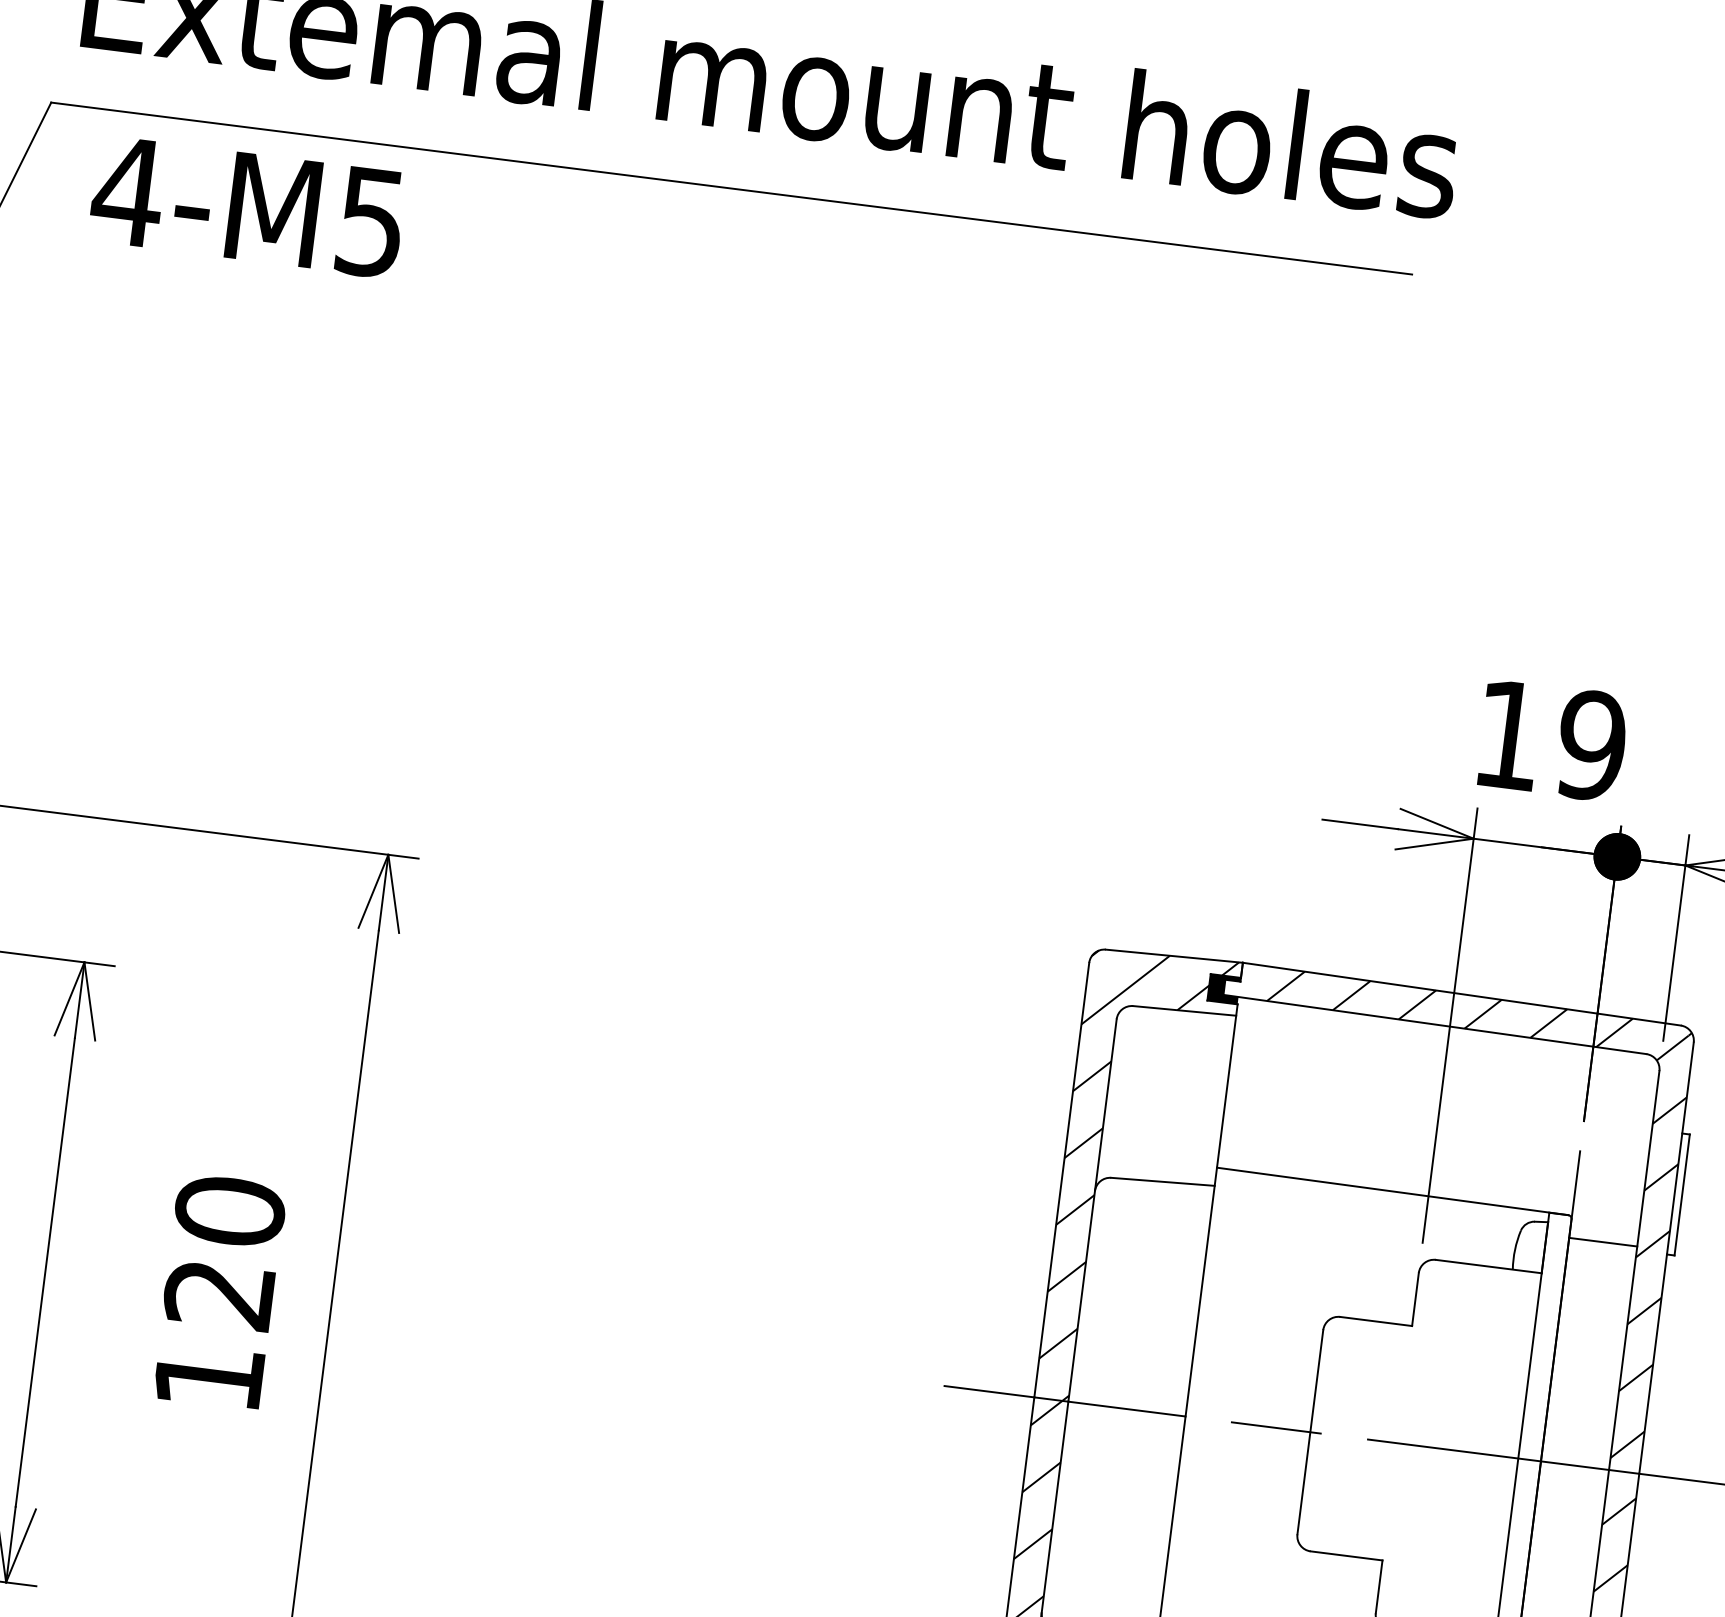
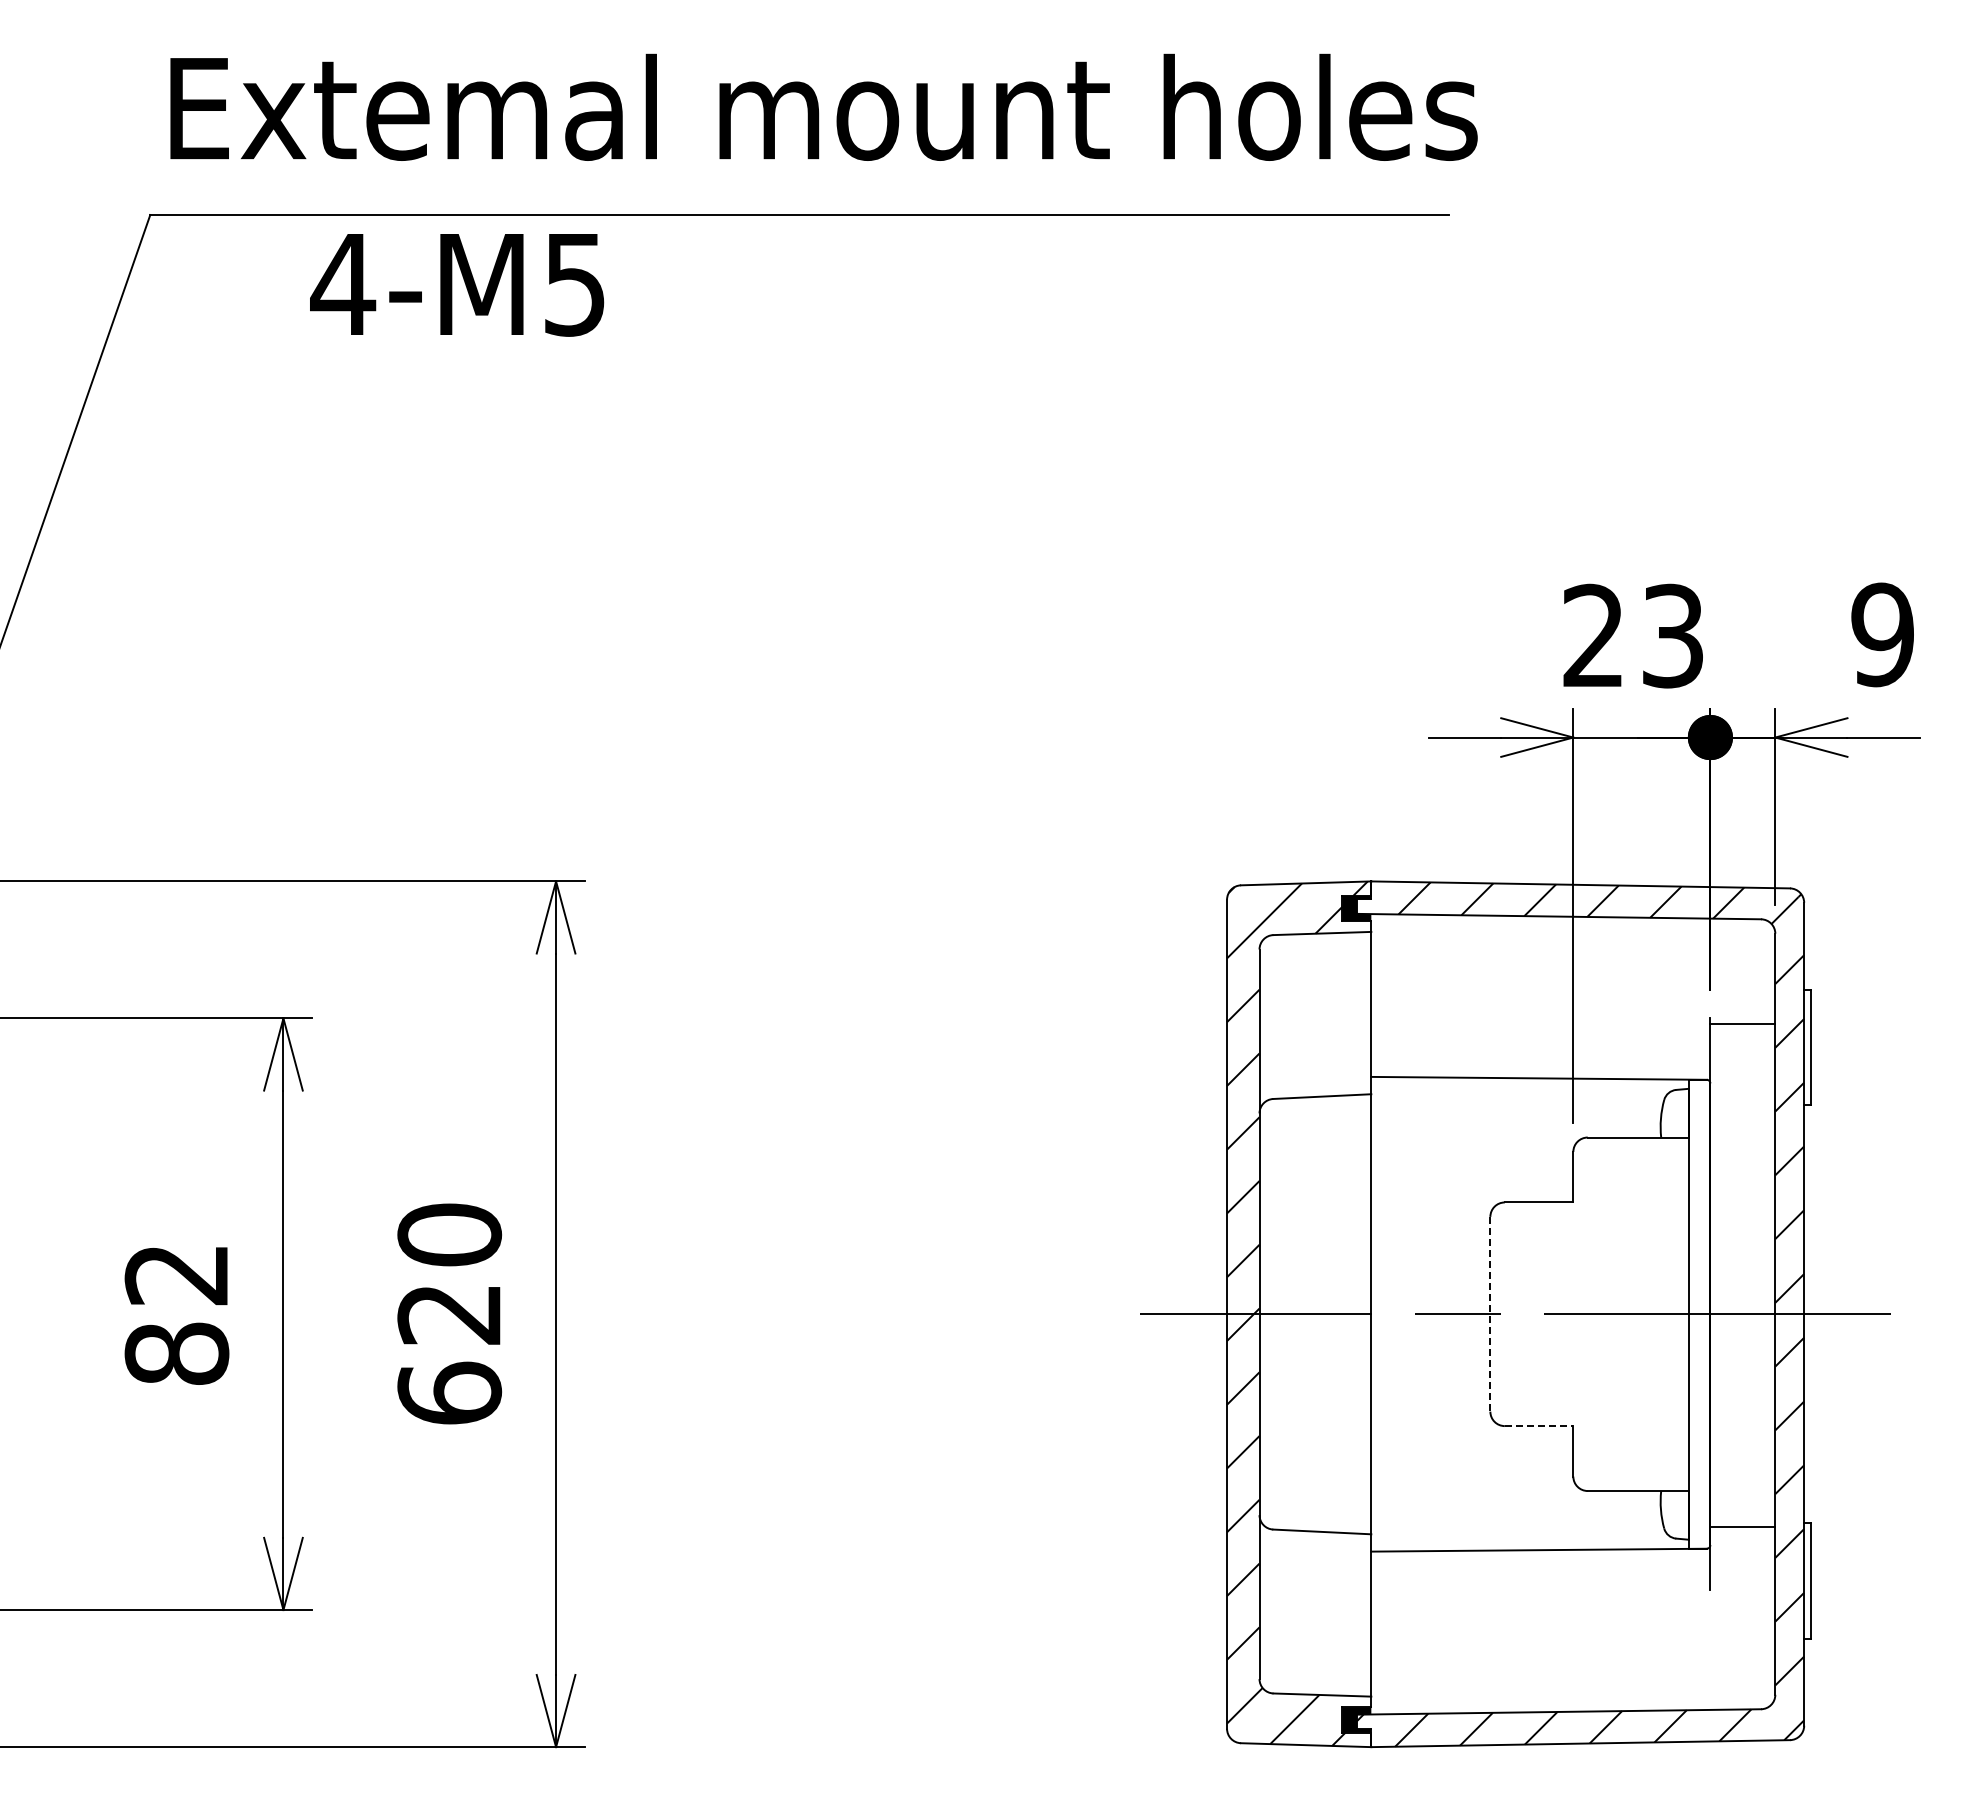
text: (247, 207) -> (457, 285), moved
text: (1550, 739) -> (1633, 635), 19 -> 23
line: (1602, 1242) -> (1742, 1024), moved
text: (208, 1376) -> (449, 1392), 120 -> 620
line: (1310, 1432) -> (1490, 1314), solid -> dashed
line: (1346, 1556) -> (1539, 1426), solid -> dashed

